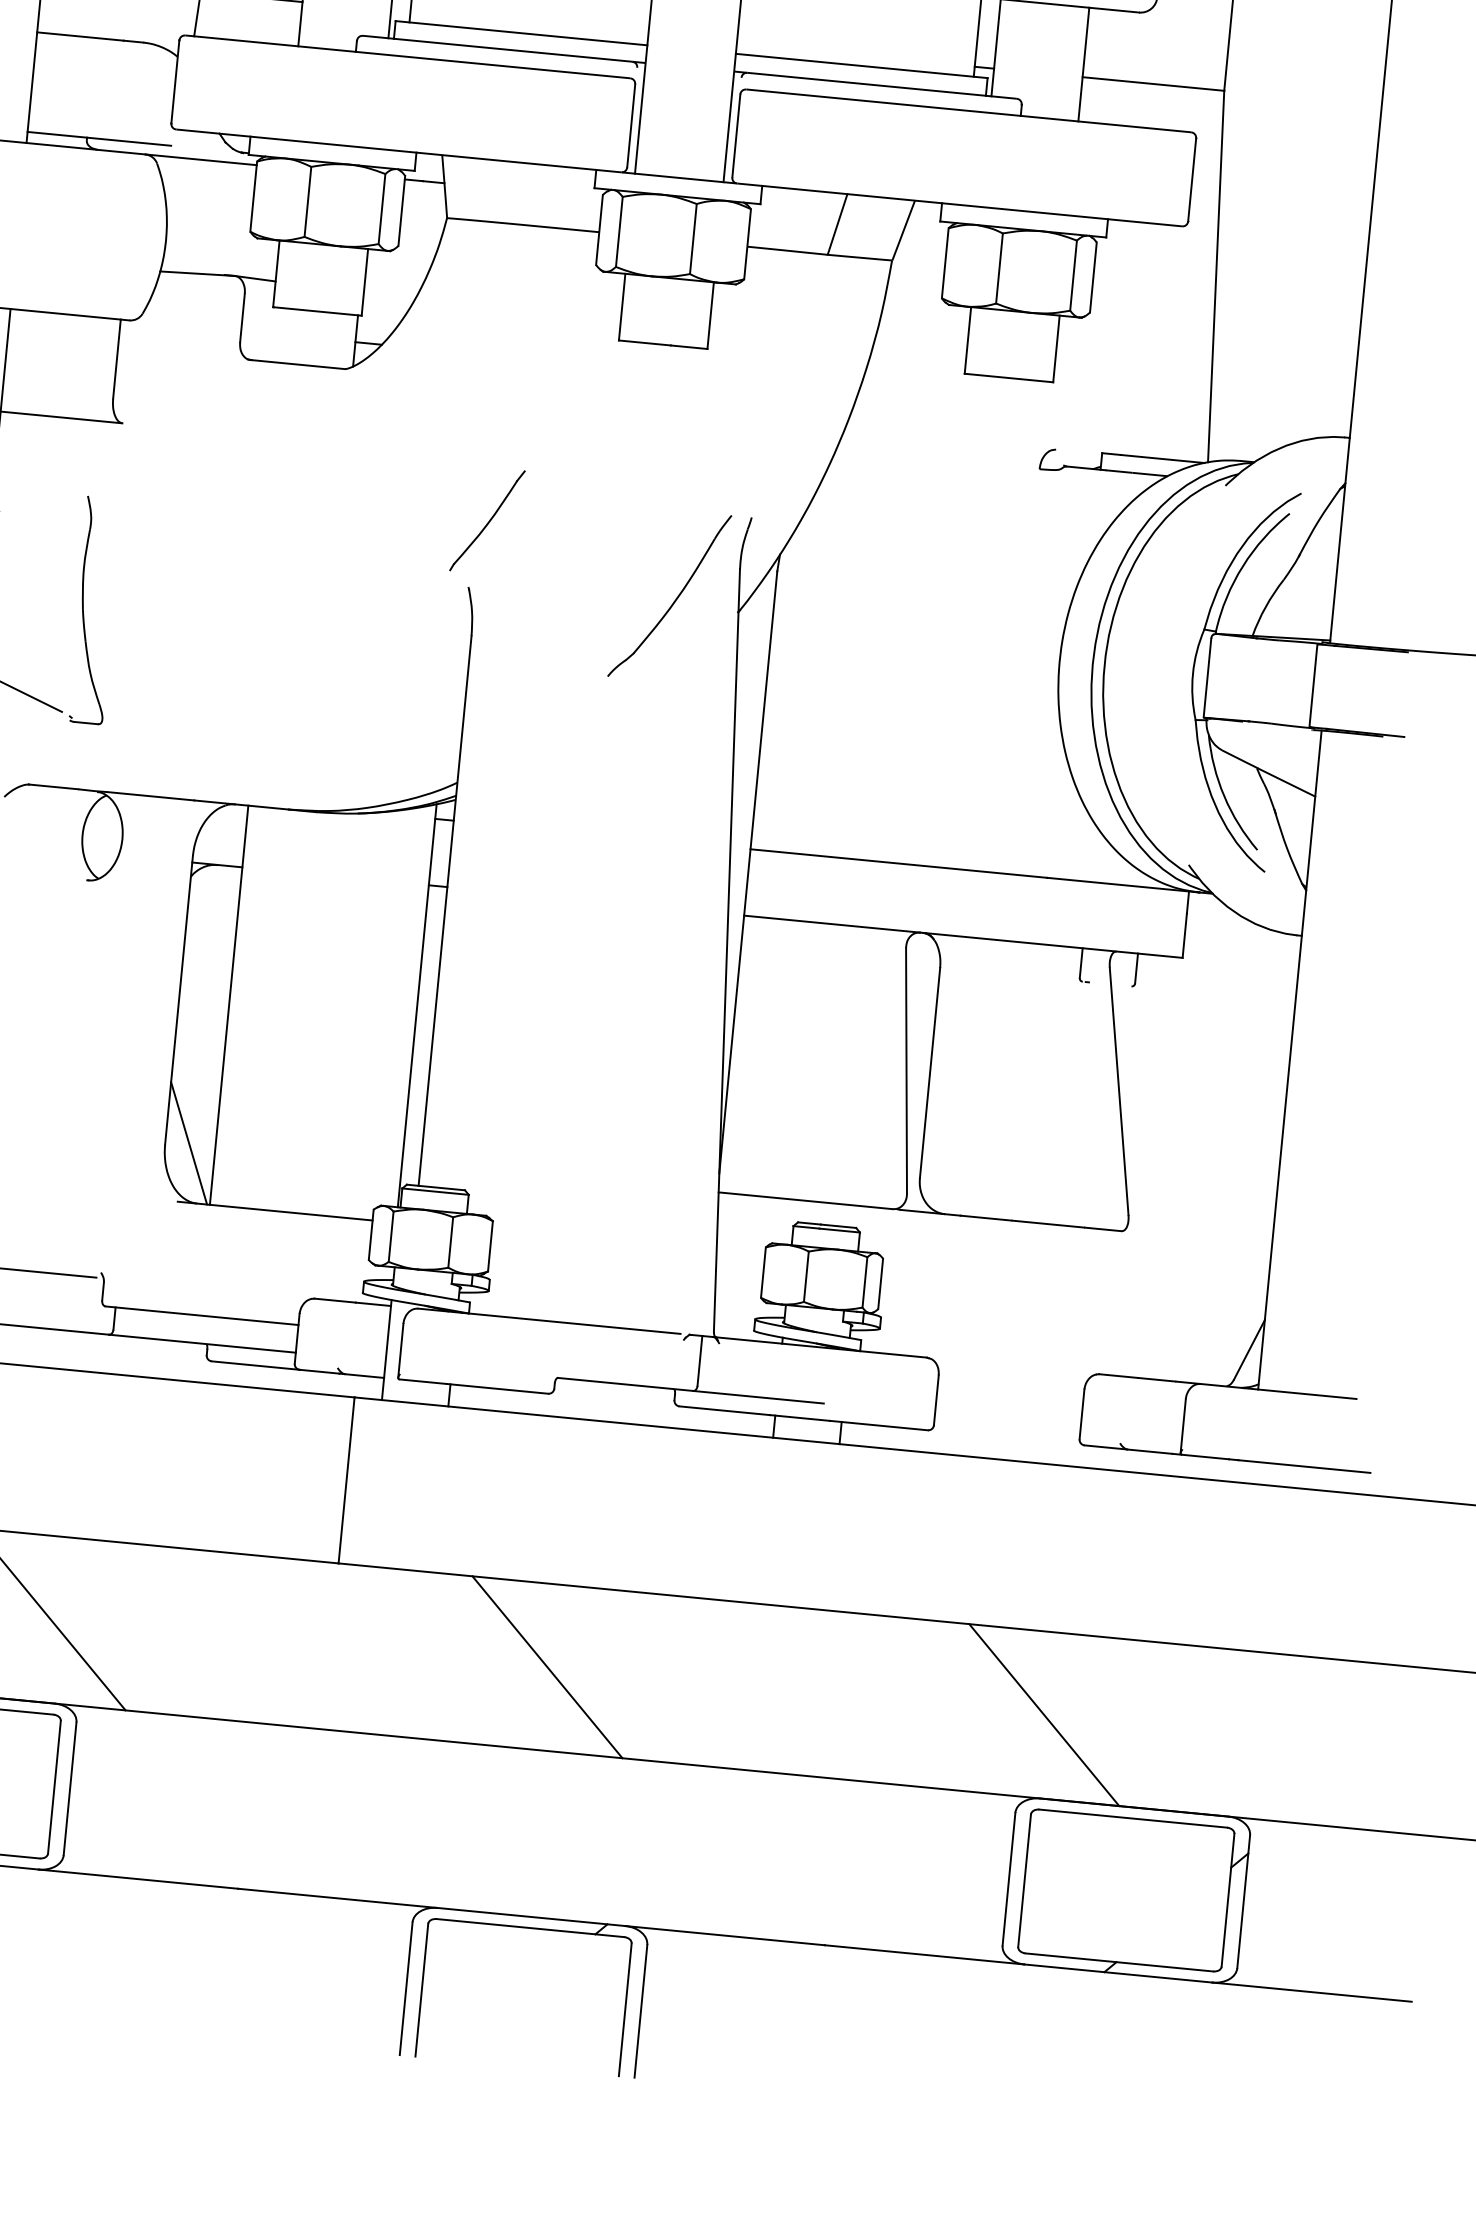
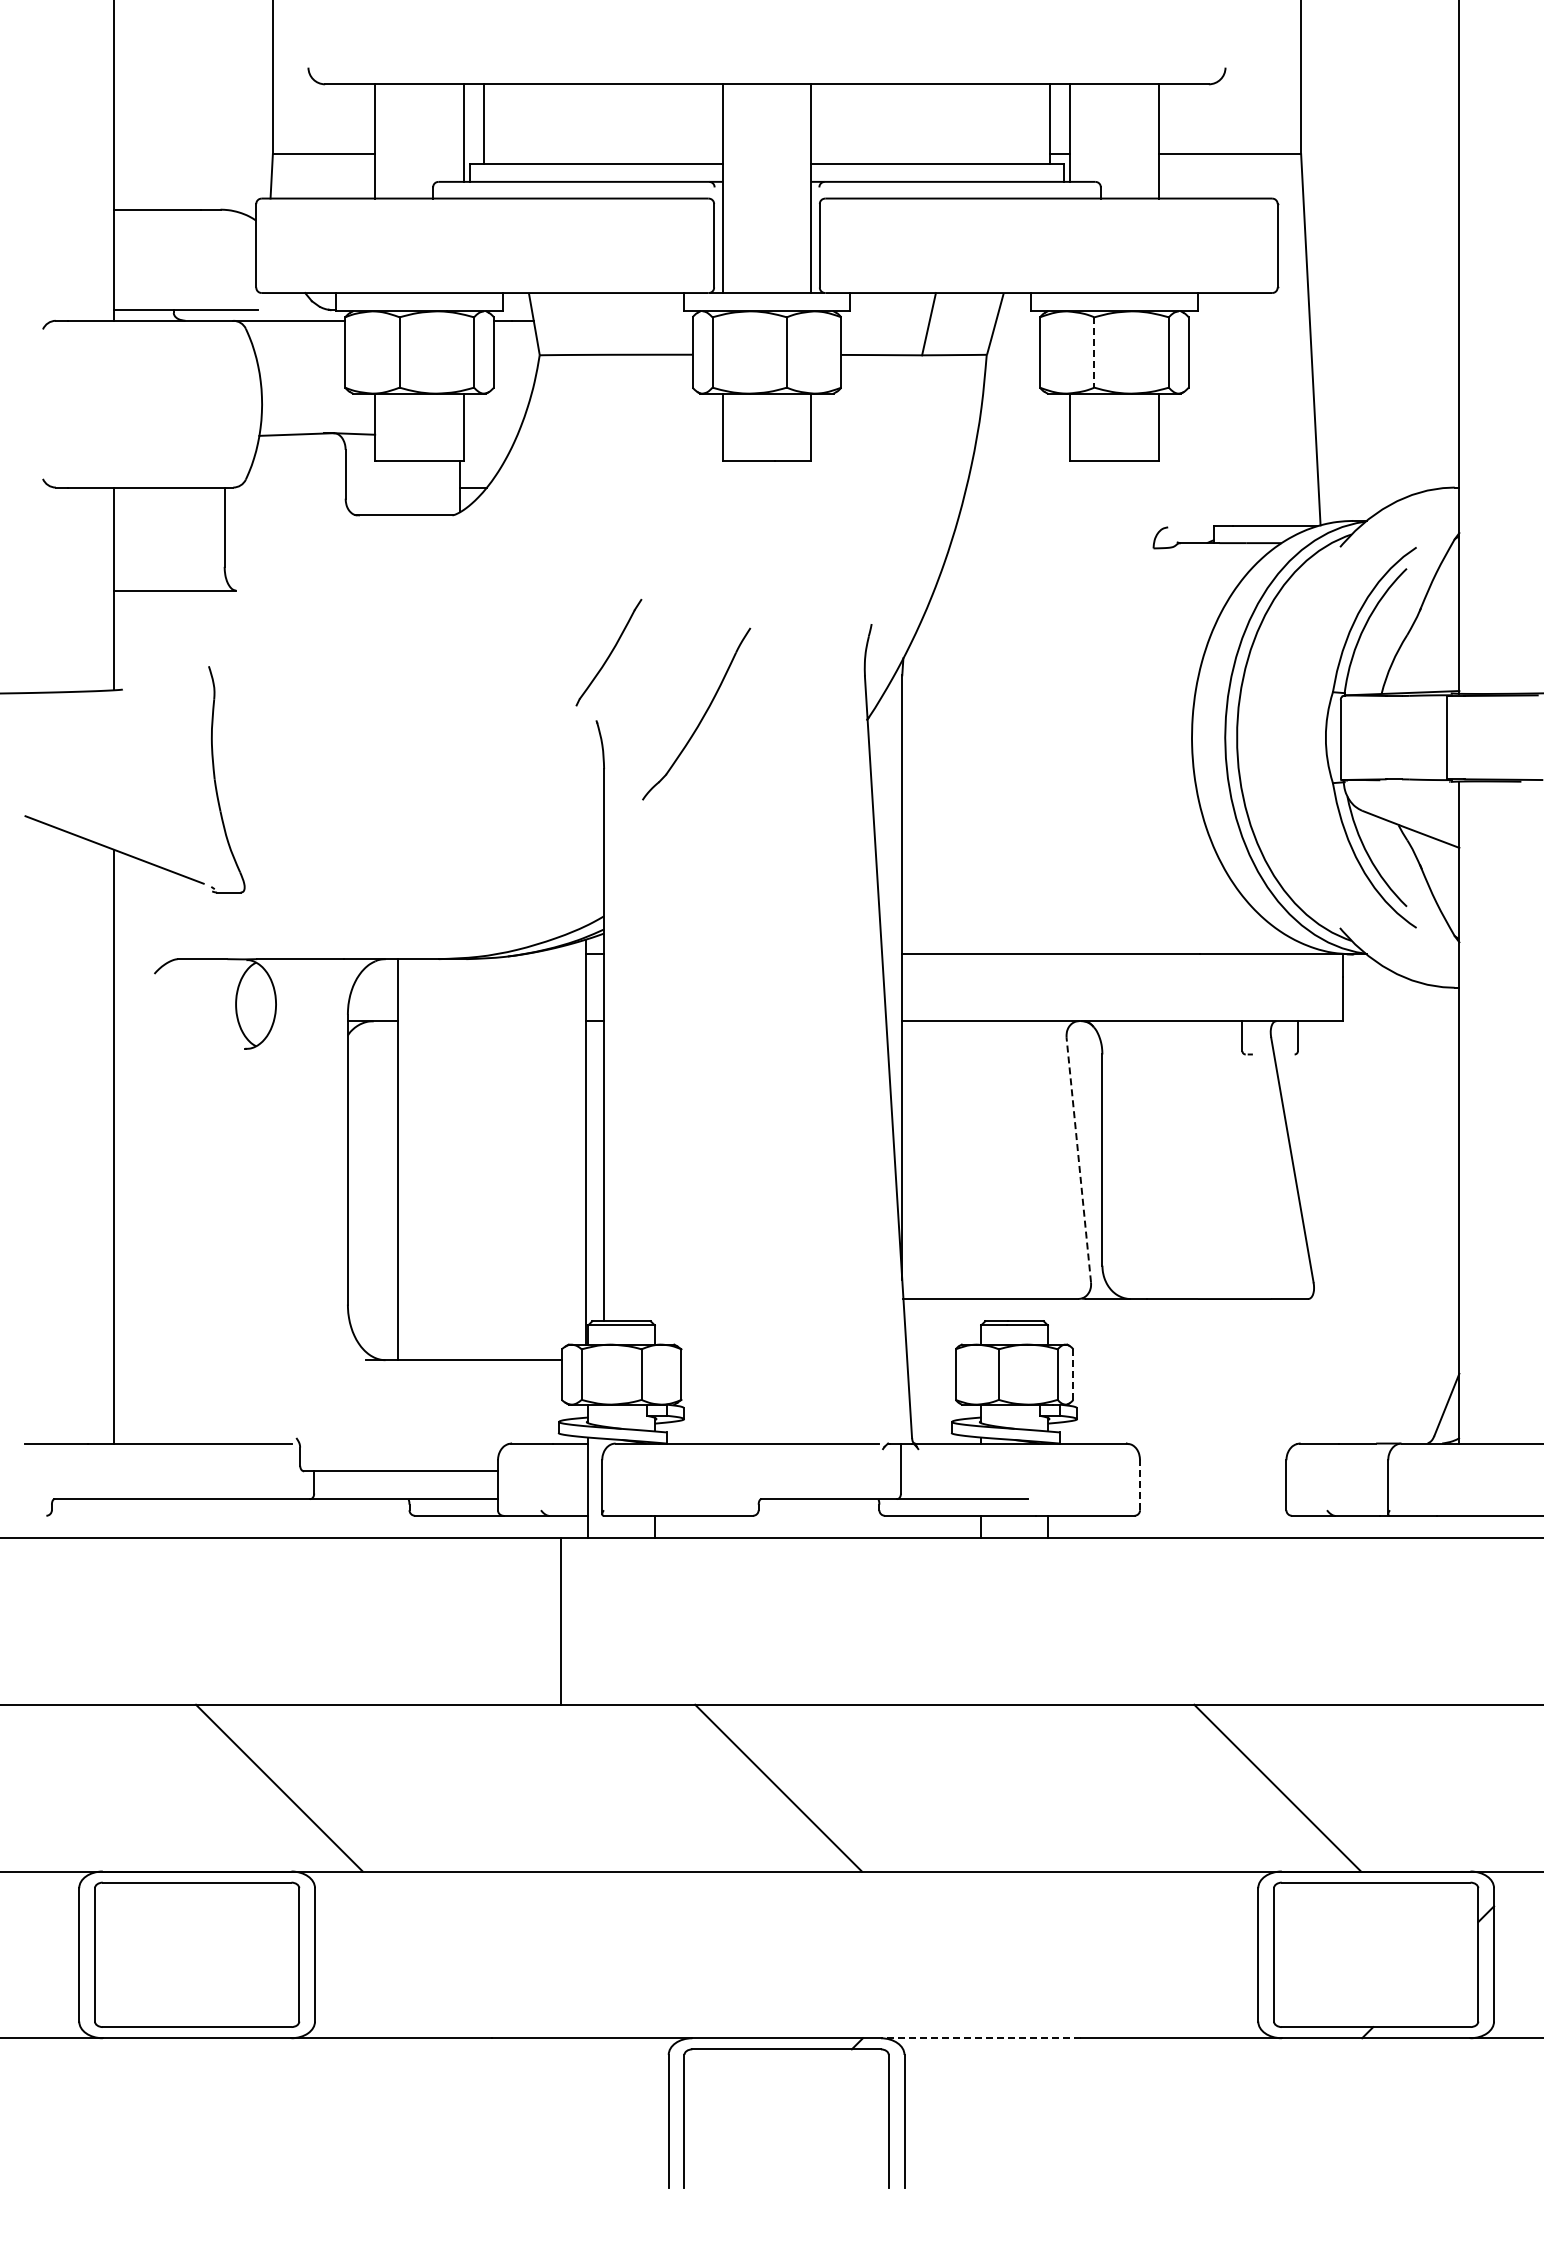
line: (999, 269) -> (1094, 353), solid -> dashed
part: (675, 598) -> (702, 716), moved
line: (906, 1071) -> (1078, 1160), solid -> dashed
line: (189, 1142) -> (371, 1300), removed
line: (880, 1284) -> (1073, 1375), solid -> dashed
line: (936, 1399) -> (1140, 1484), solid -> dashed
line: (724, 1935) -> (980, 2038), solid -> dashed

